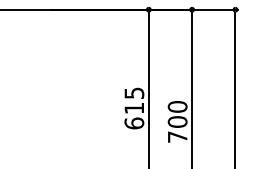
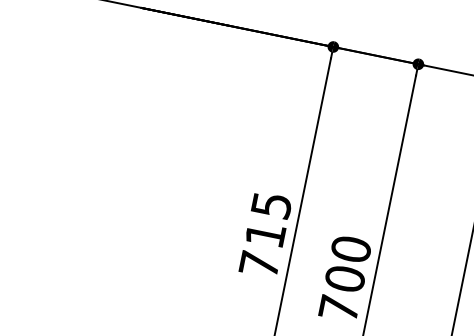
text: (134, 123) -> (259, 264), 615 -> 715

